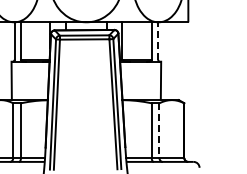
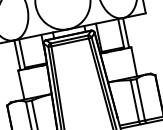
line: (158, 41) -> (126, 32), dashed -> solid
line: (159, 131) -> (140, 100), dashed -> solid

